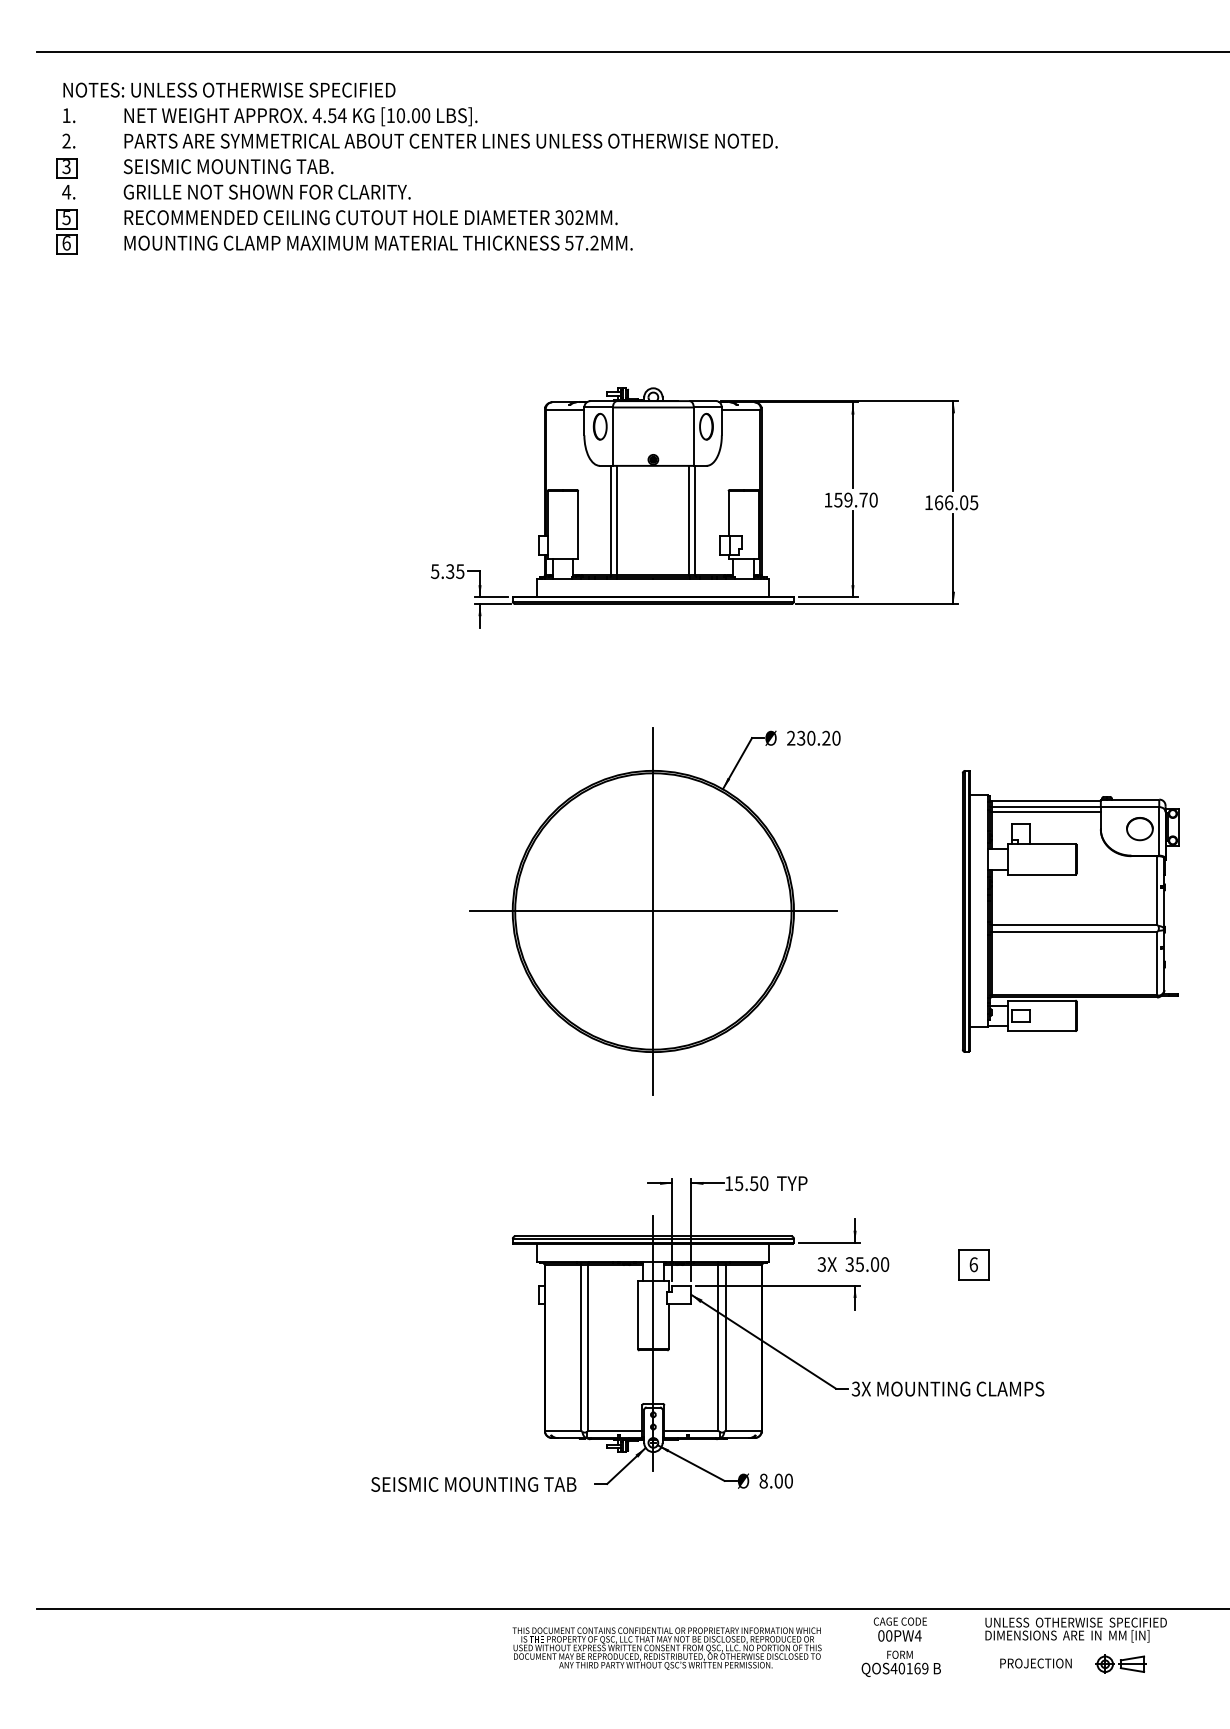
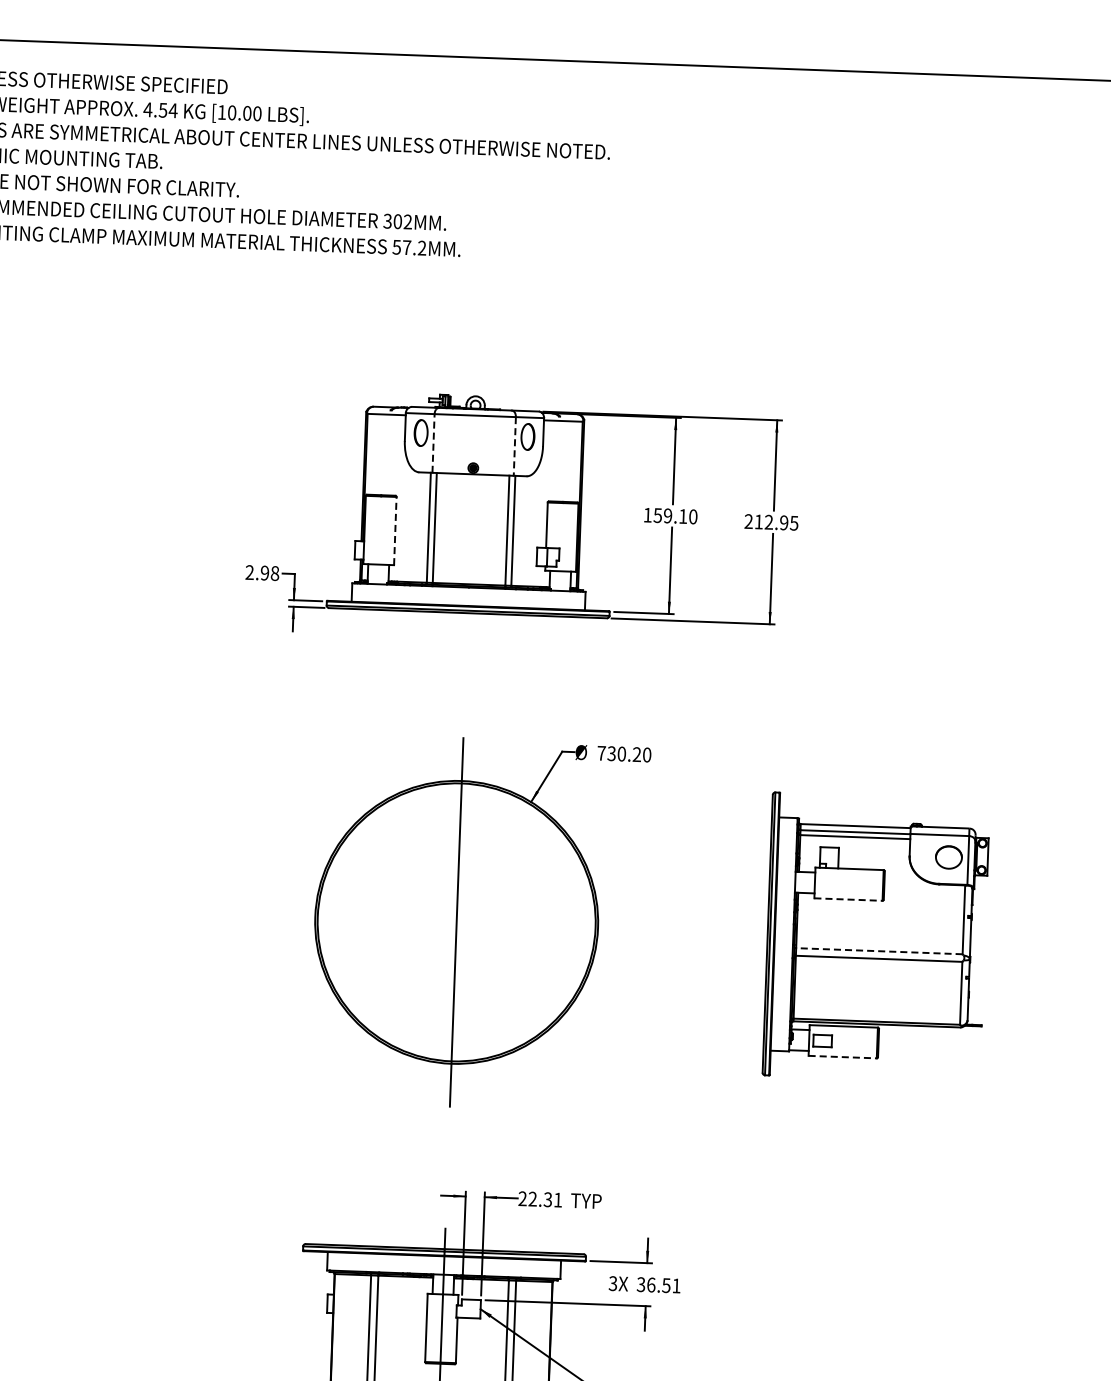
line: (612, 436) -> (433, 443), solid -> dashed
line: (693, 437) -> (514, 447), solid -> dashed
text: (863, 499) -> (683, 515), 159.70 -> 159.10
text: (946, 502) -> (766, 521), 166.05 -> 212.95
line: (578, 525) -> (395, 531), solid -> dashed
text: (447, 571) -> (262, 572), 5.35 -> 2.98
text: (791, 737) -> (601, 752), 230.20 -> 730.20
line: (1041, 874) -> (848, 899), solid -> dashed
line: (653, 911) -> (456, 922), removed
line: (1074, 924) -> (879, 951), solid -> dashed
line: (1041, 1031) -> (842, 1057), solid -> dashed
text: (746, 1183) -> (540, 1199), 15.50 -> 22.31
text: (872, 1264) -> (663, 1285), 35.00 -> 36.51
part: (973, 1264) -> (765, 1289), removed

